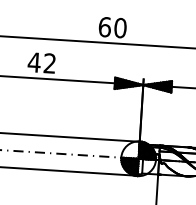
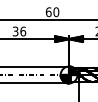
text: (42, 62) -> (19, 31), 42 -> 36

